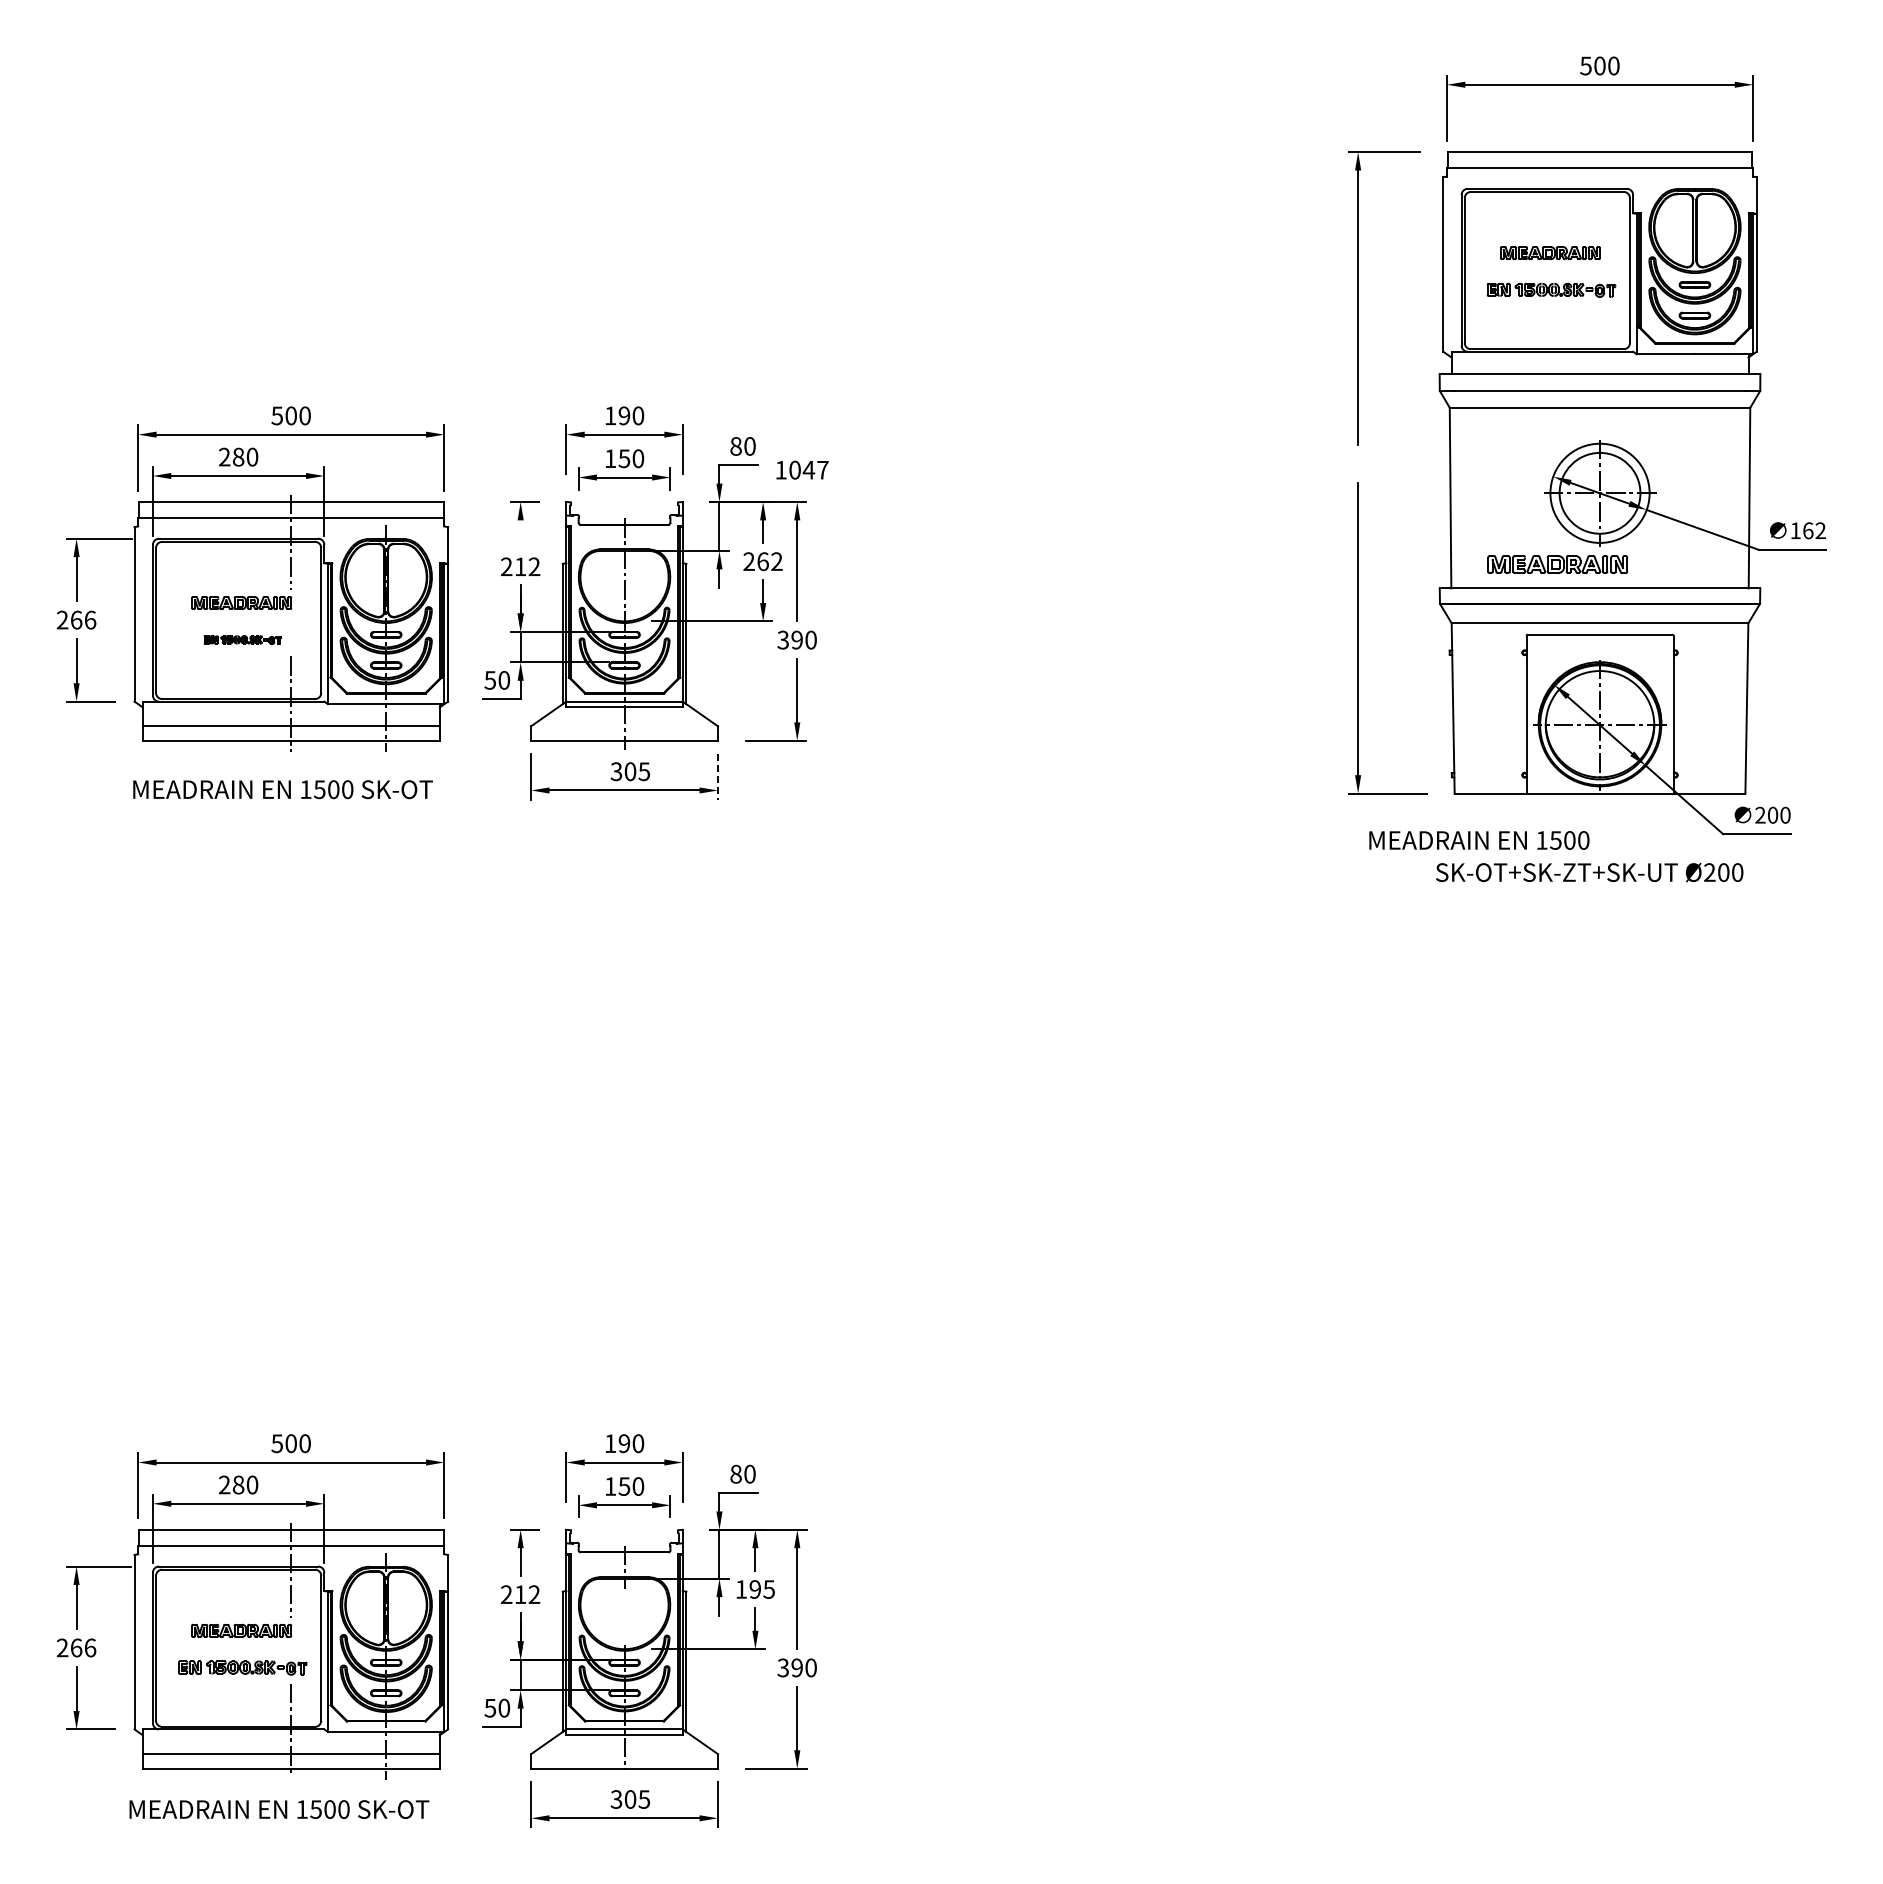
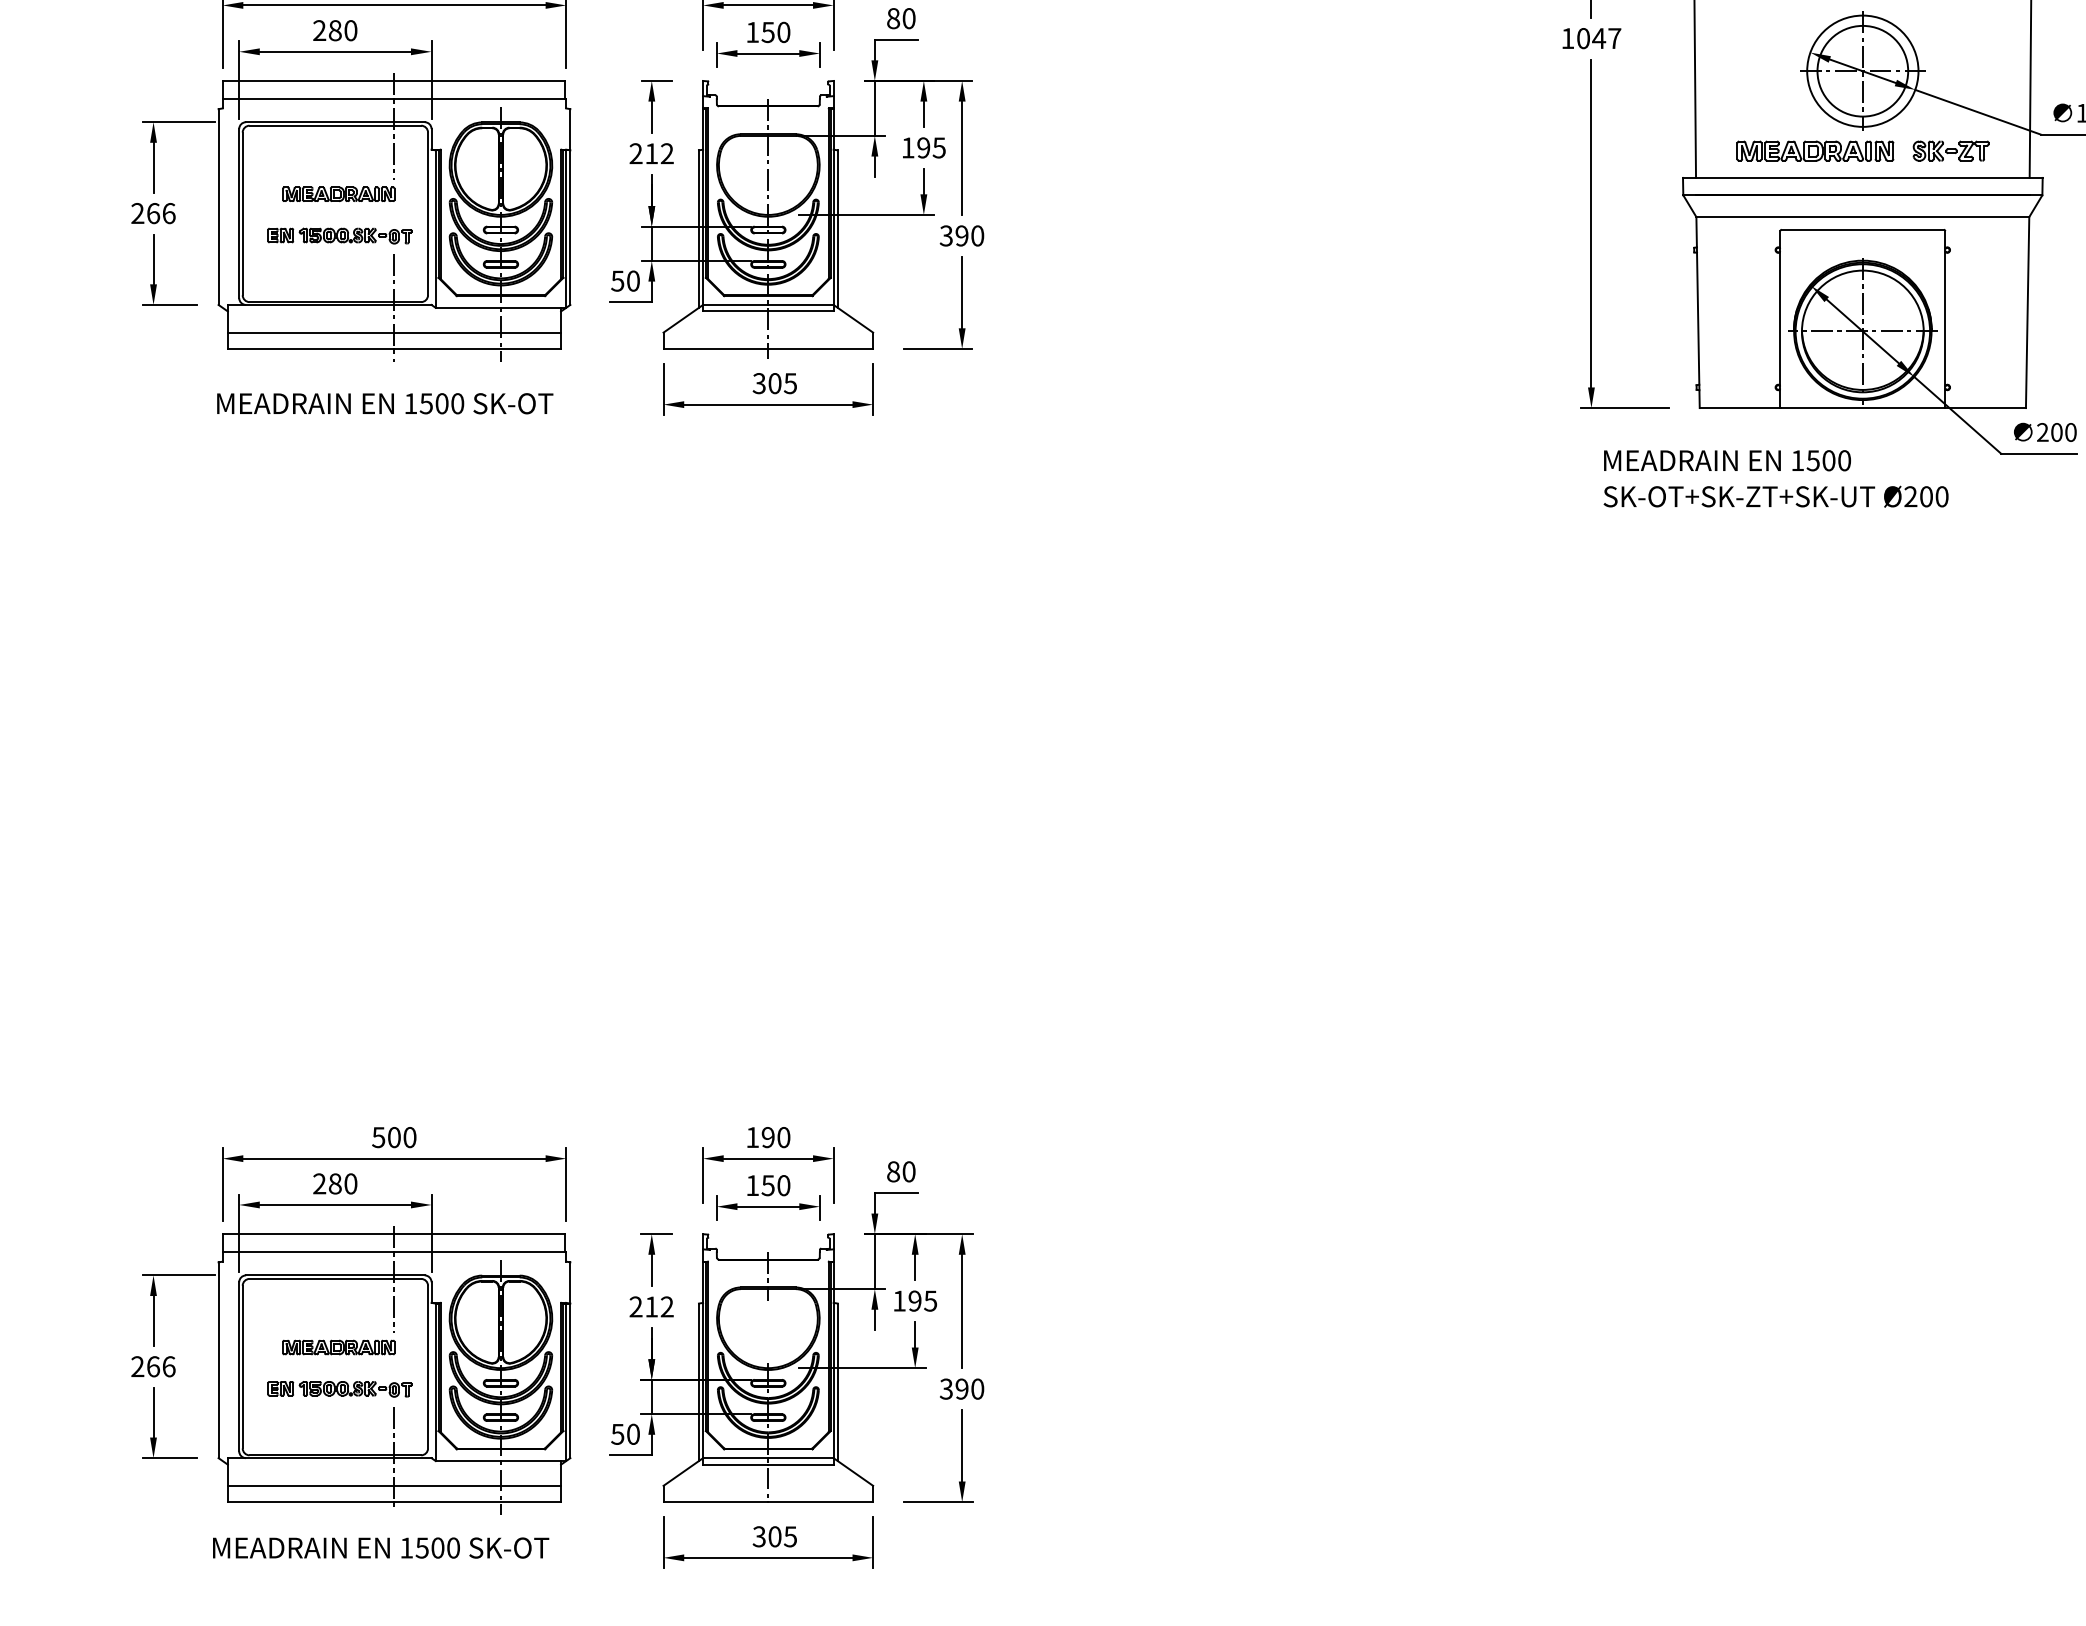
text: (802, 469) -> (1591, 37), moved
line: (520, 534) -> (651, 117), added
text: (762, 561) -> (923, 147), 262 -> 195
part: (1678, 564) -> (1950, 151), added
part: (242, 639) -> (339, 235), size x1.67
line: (717, 776) -> (872, 388), dashed -> solid
text: (1589, 872) -> (1775, 496), moved

